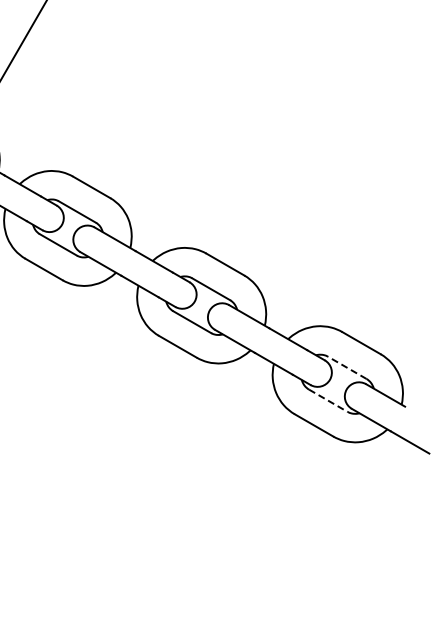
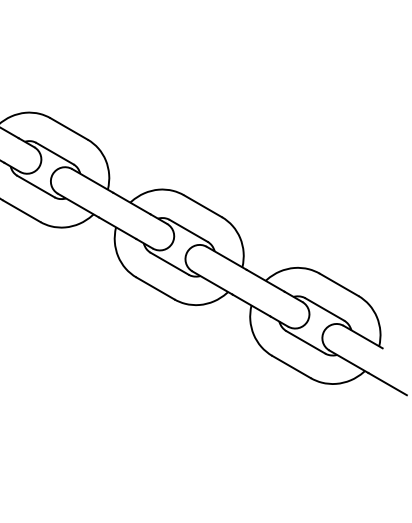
line: (346, 367) -> (324, 309), dashed -> solid
line: (328, 400) -> (306, 342), dashed -> solid

